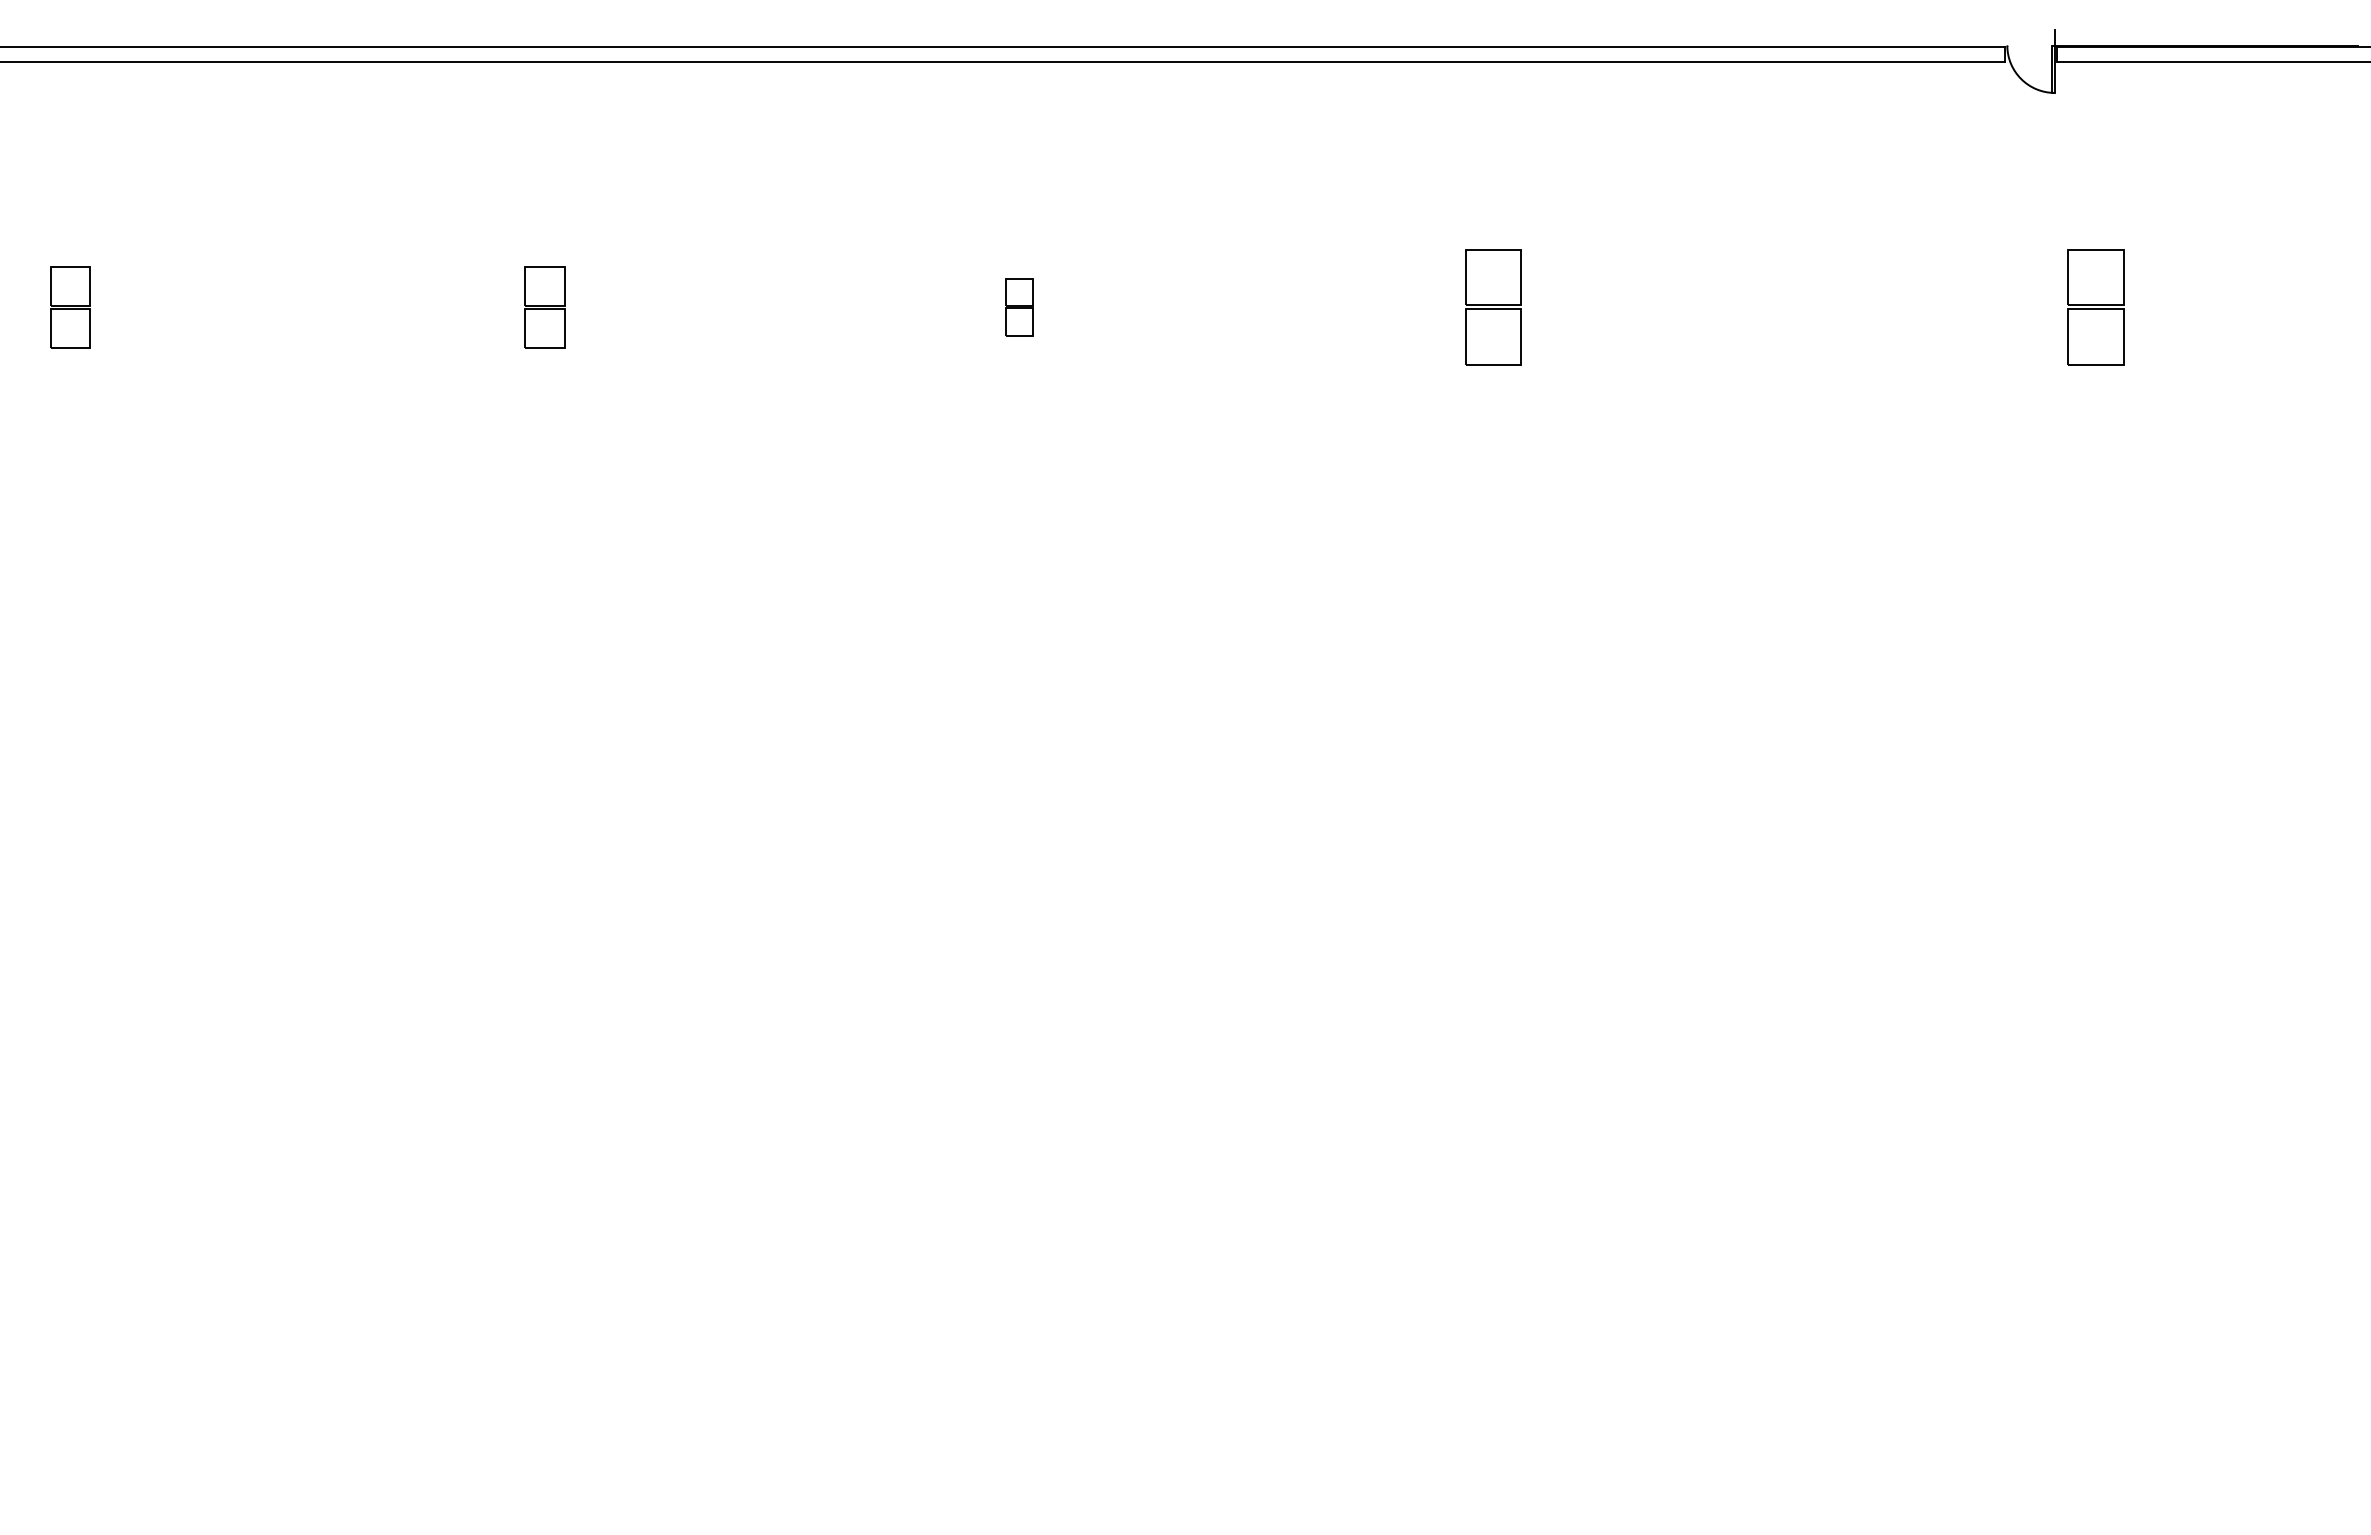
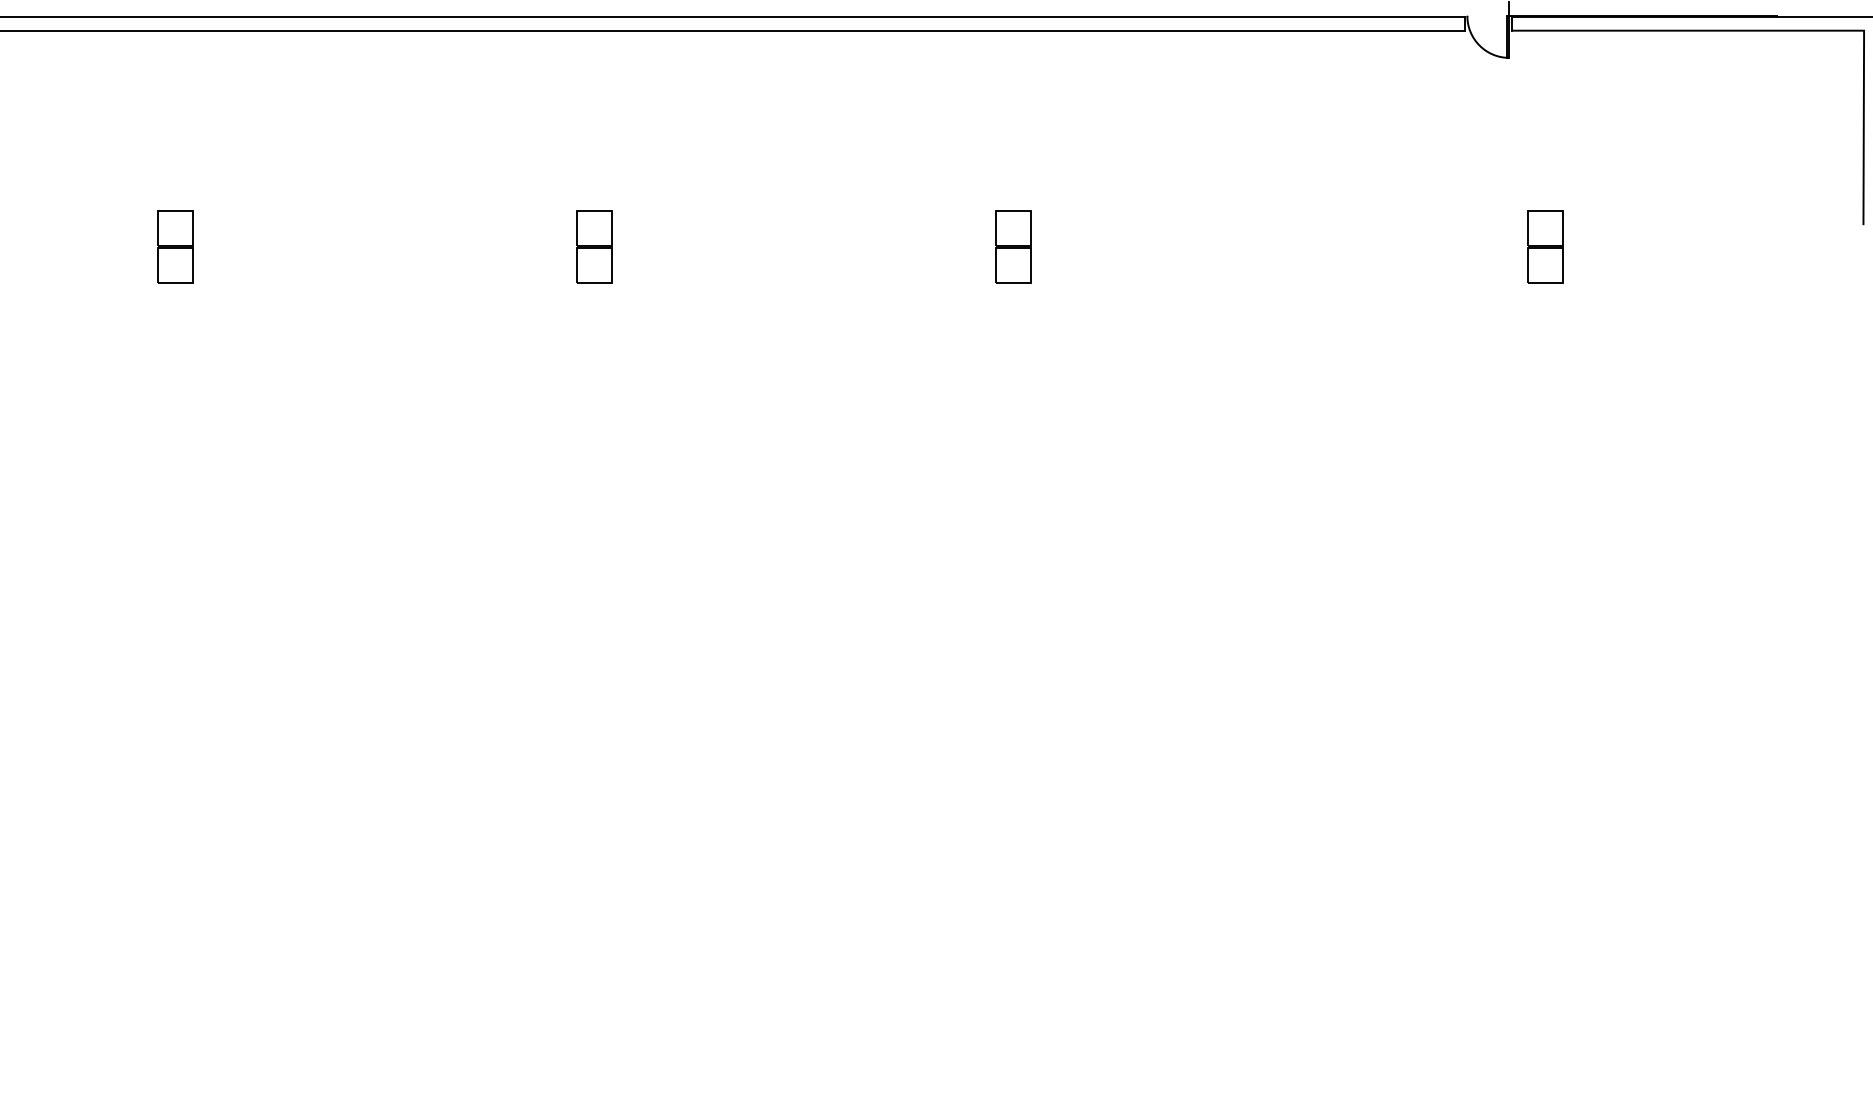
part: (1019, 307) -> (594, 247), size x1.43
part: (1493, 307) -> (1013, 247), size x0.71
part: (2095, 307) -> (1545, 247), size x0.71

